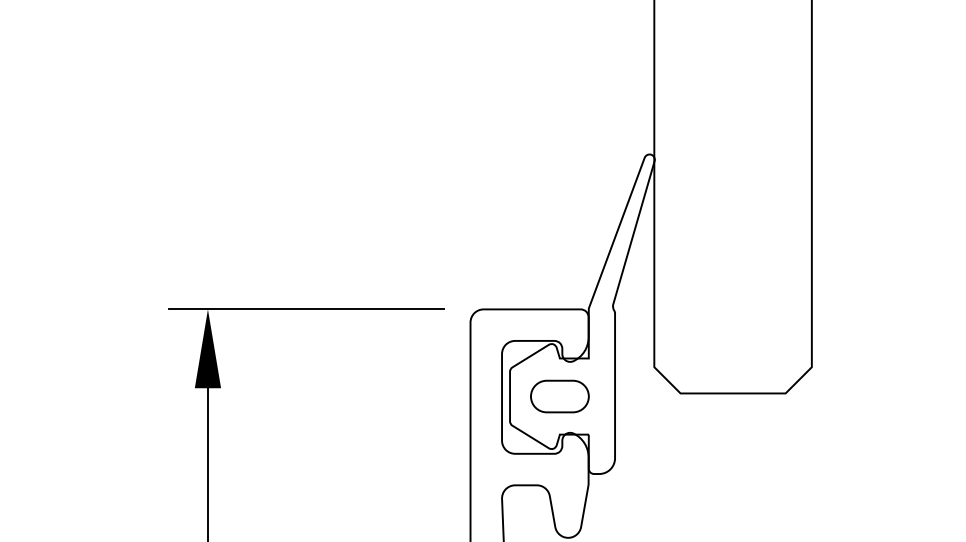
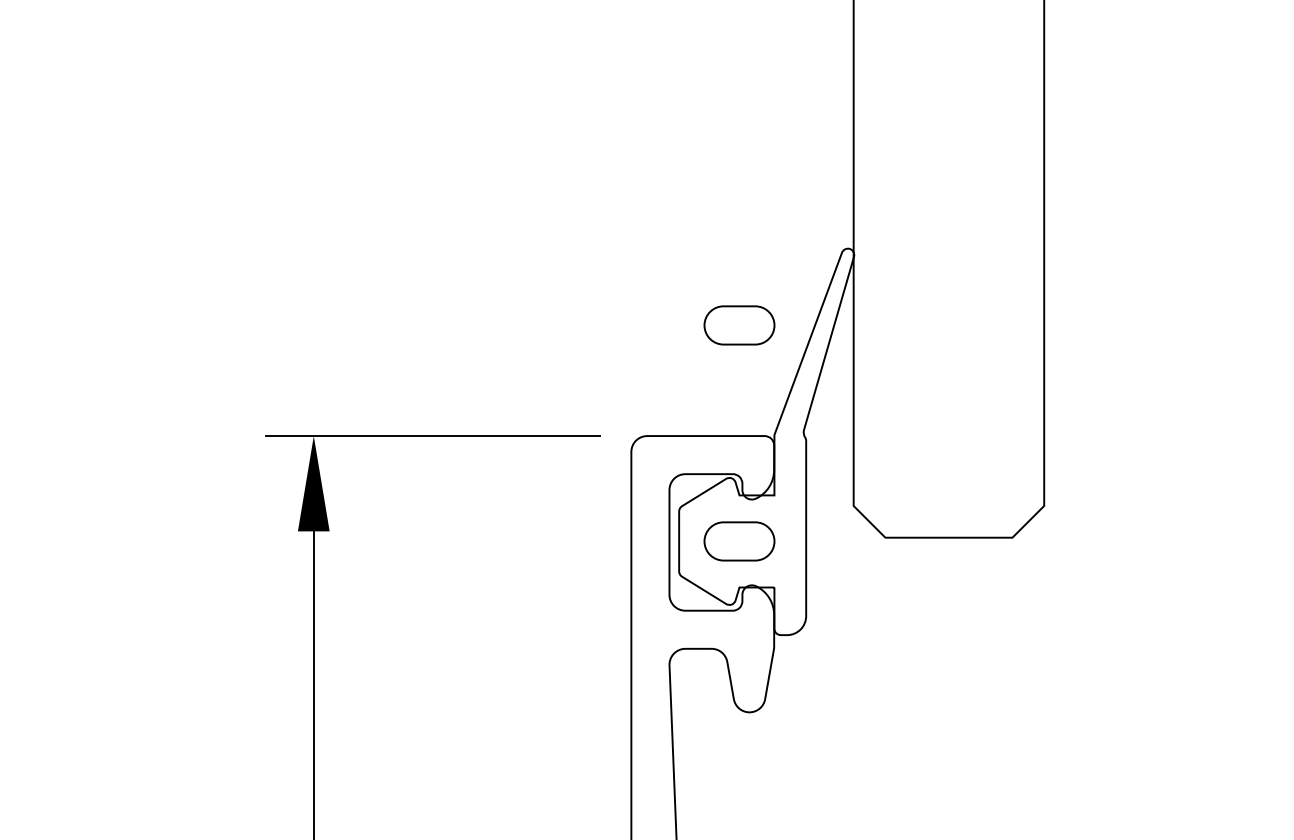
part: (559, 218) -> (739, 325), added

